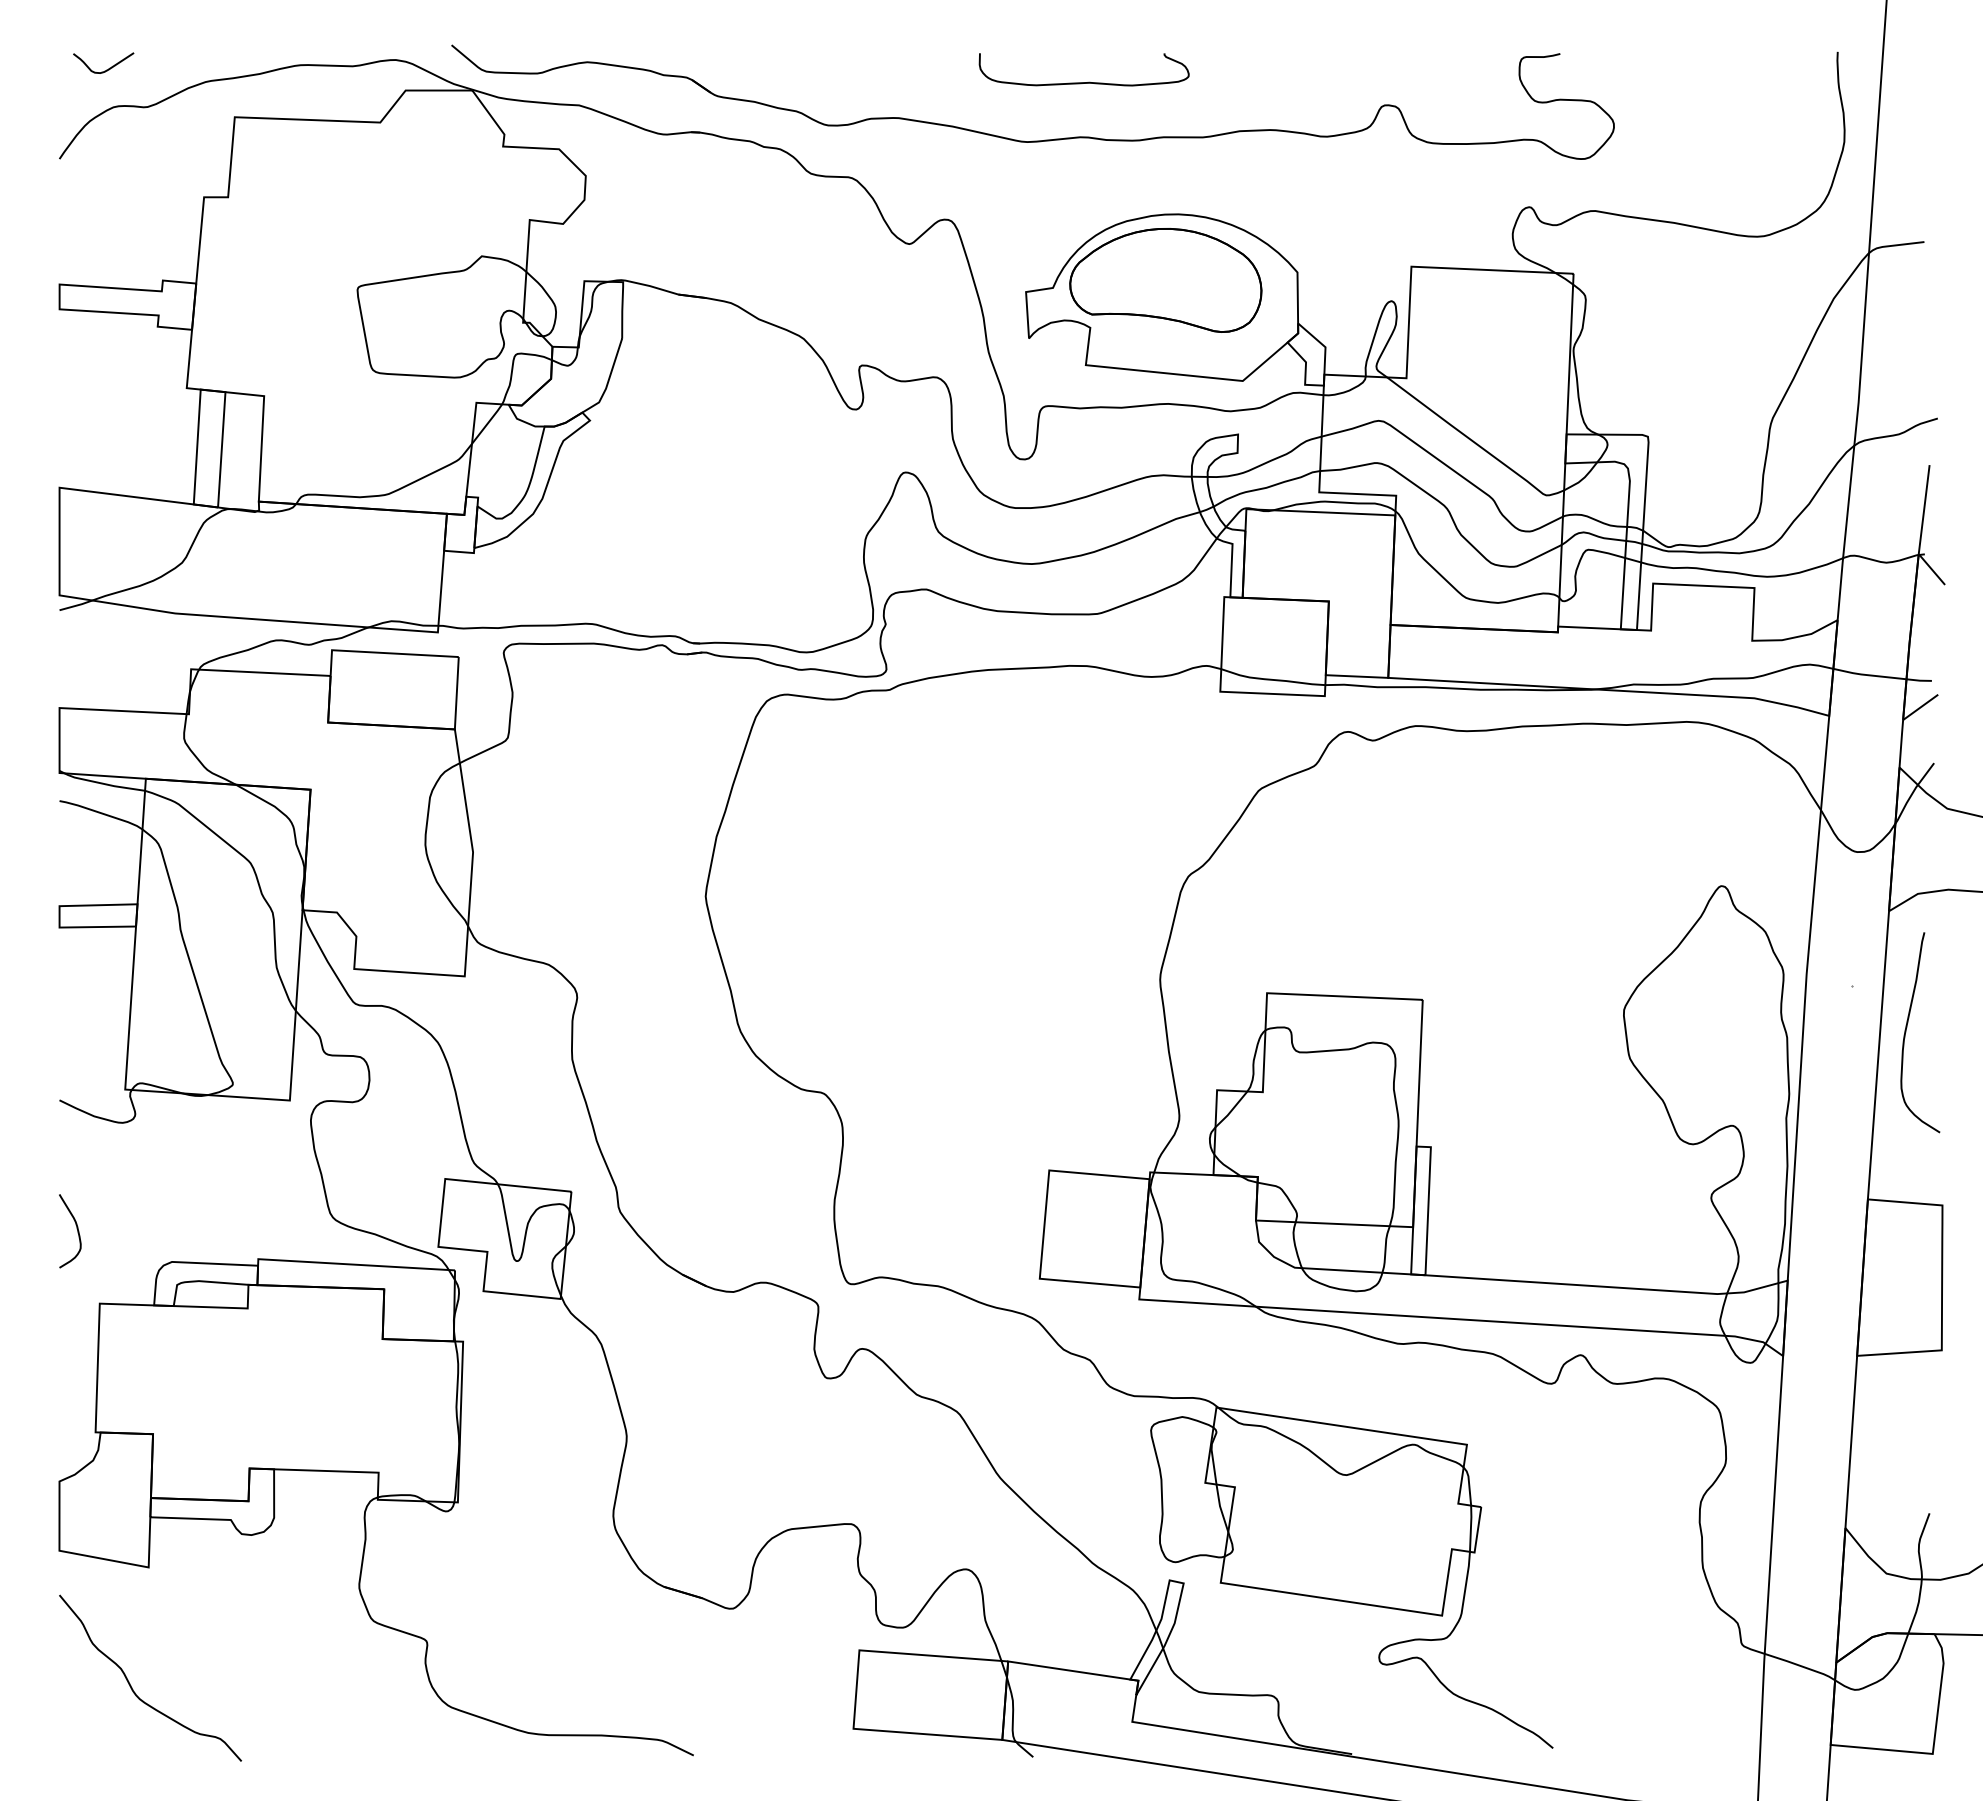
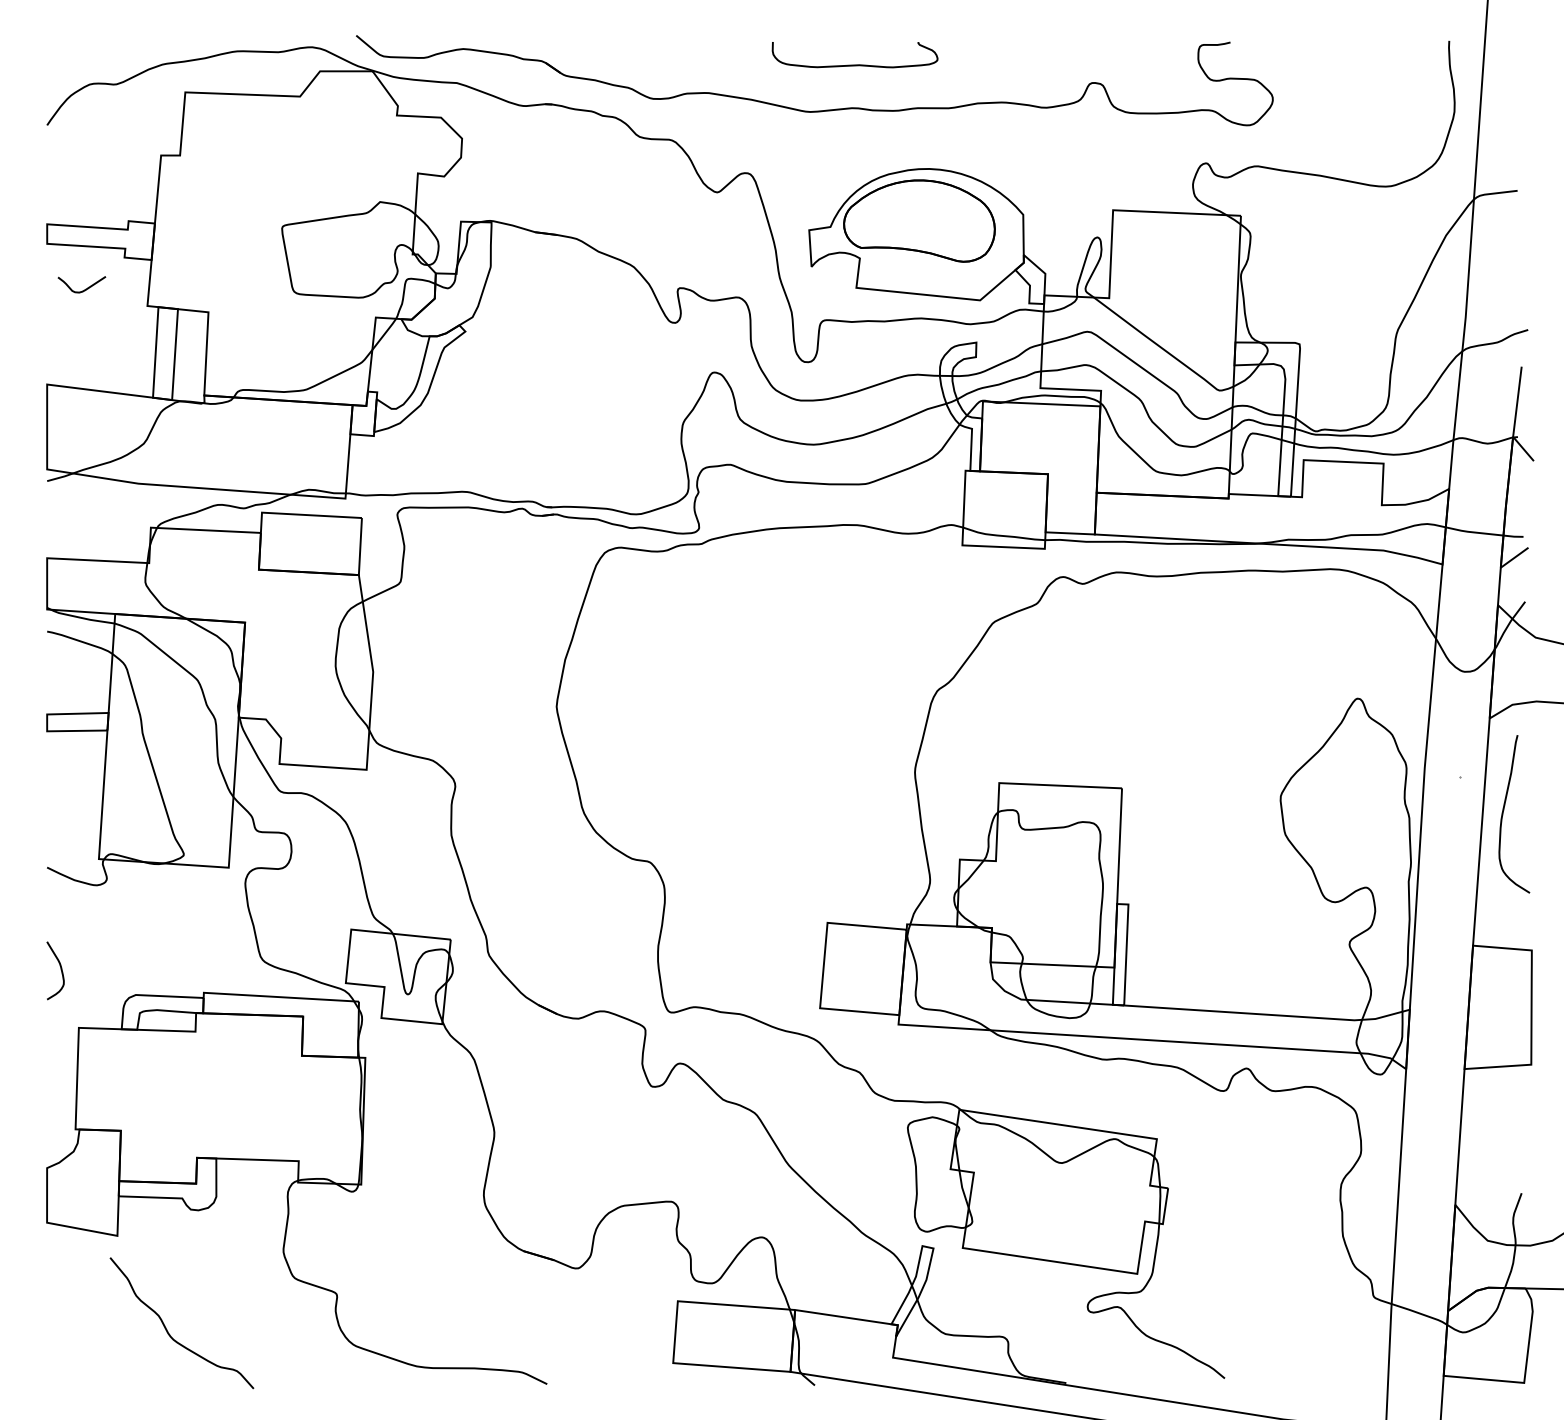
curve: (106, 69) -> (84, 289), moved
curve: (132, 1687) -> (167, 1330), moved

